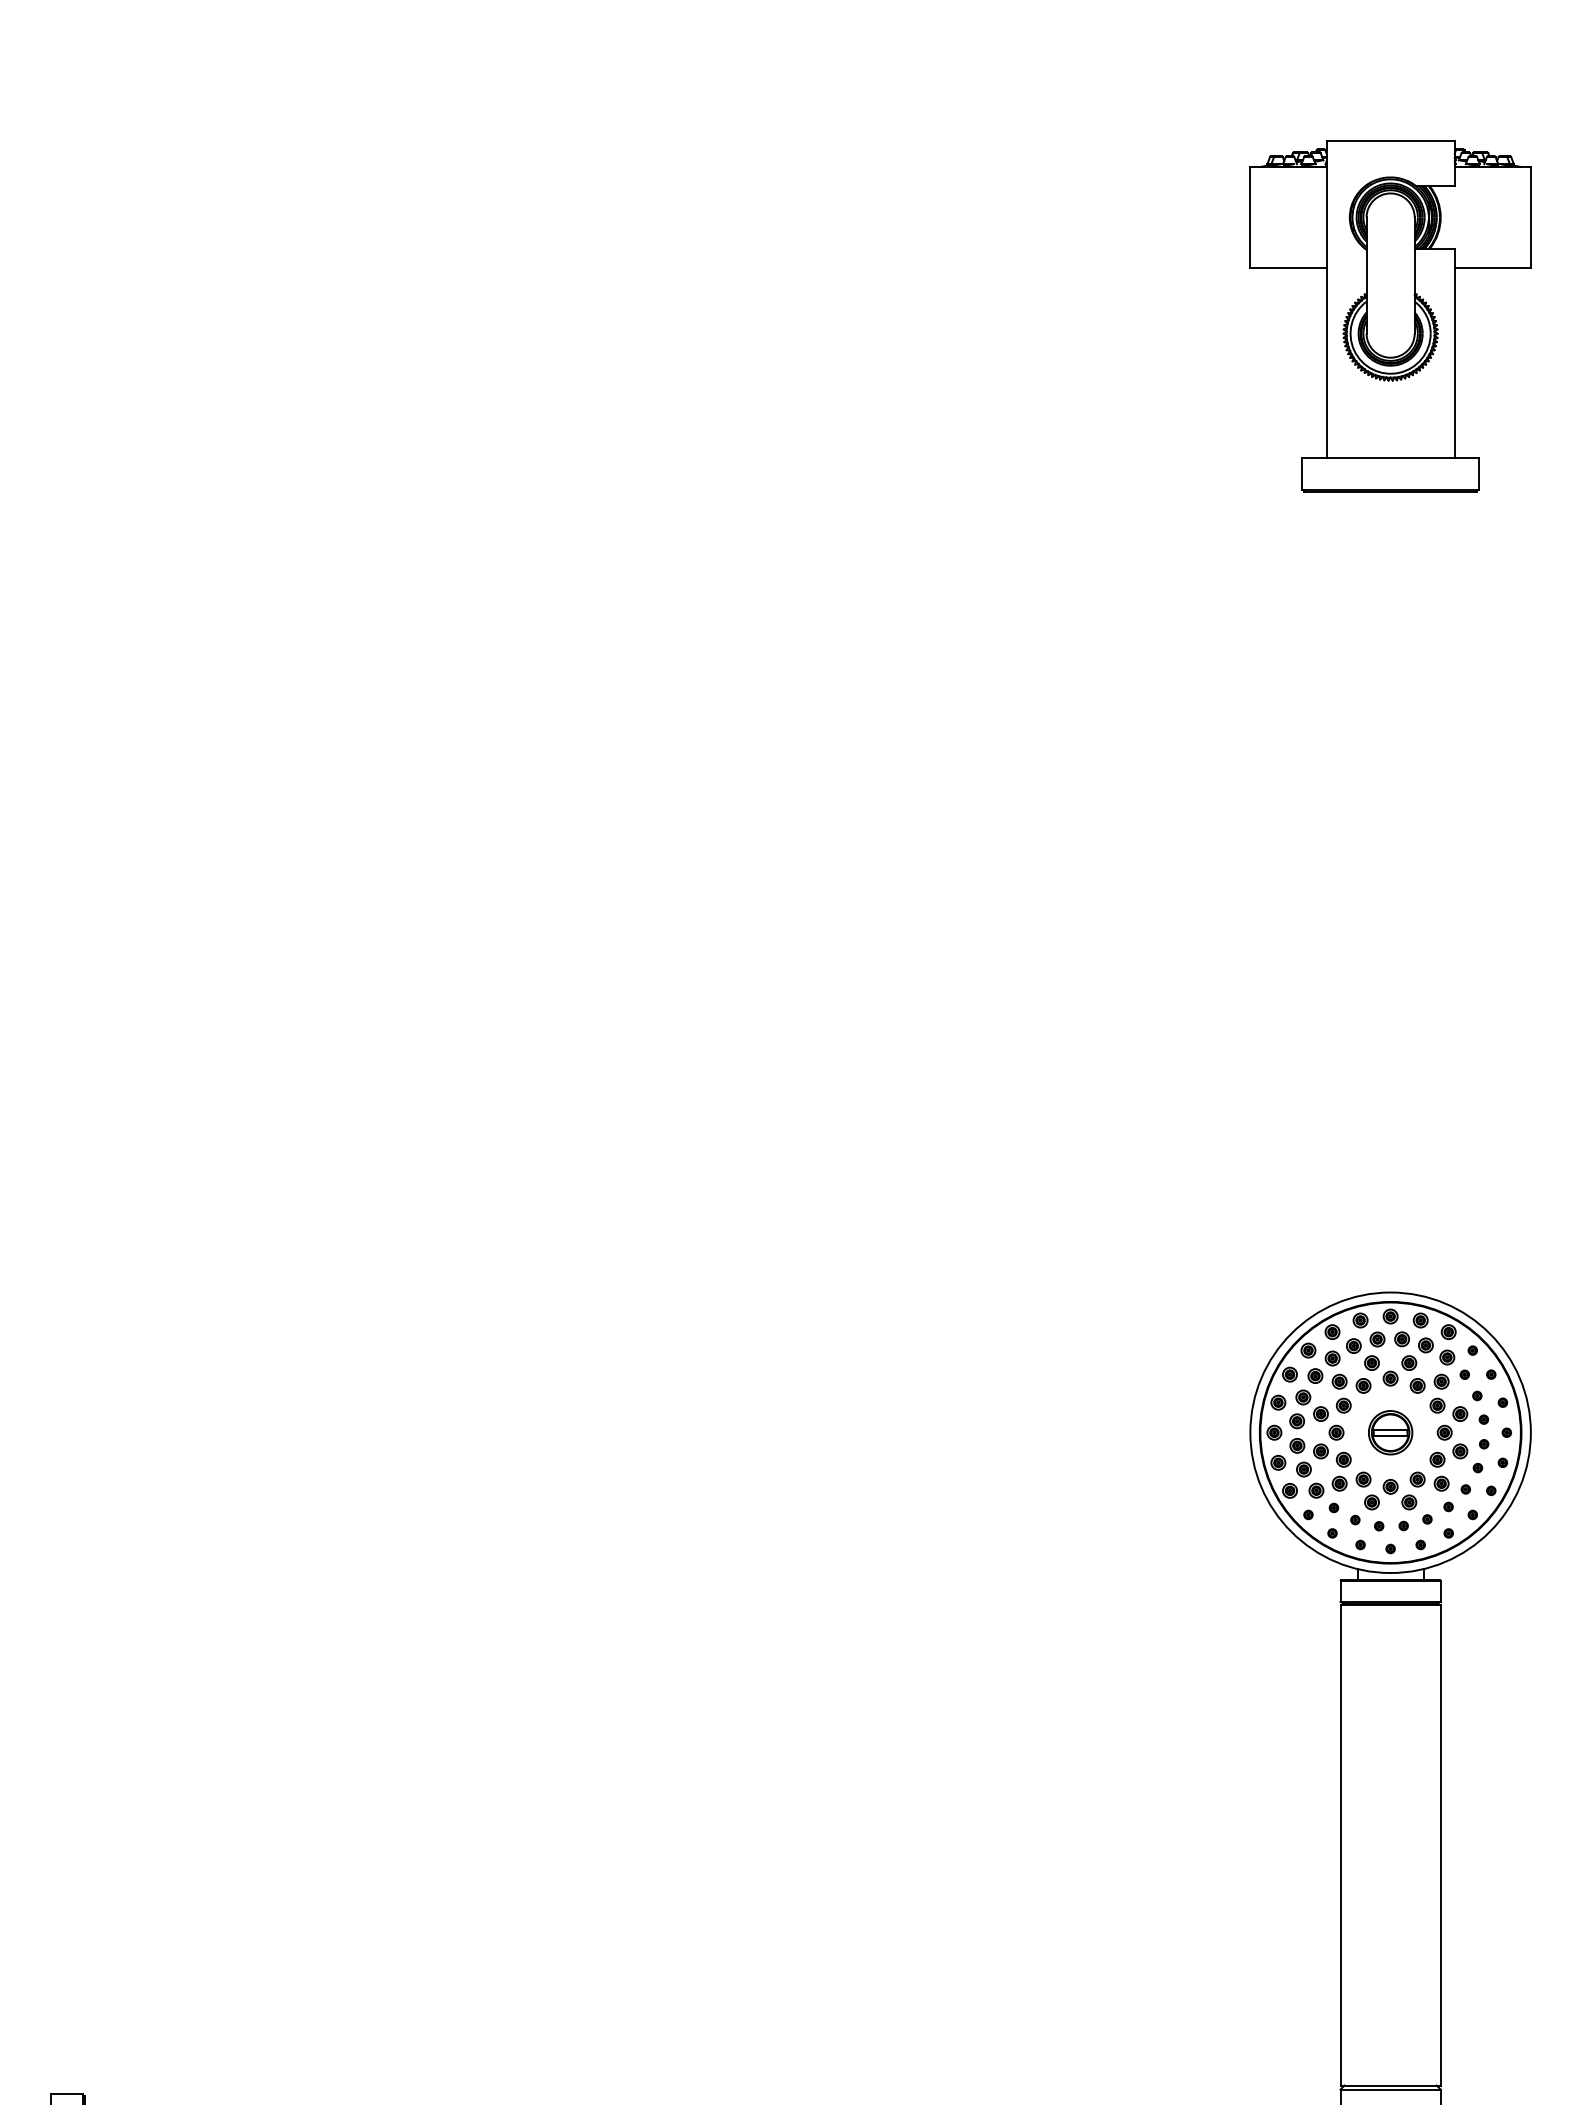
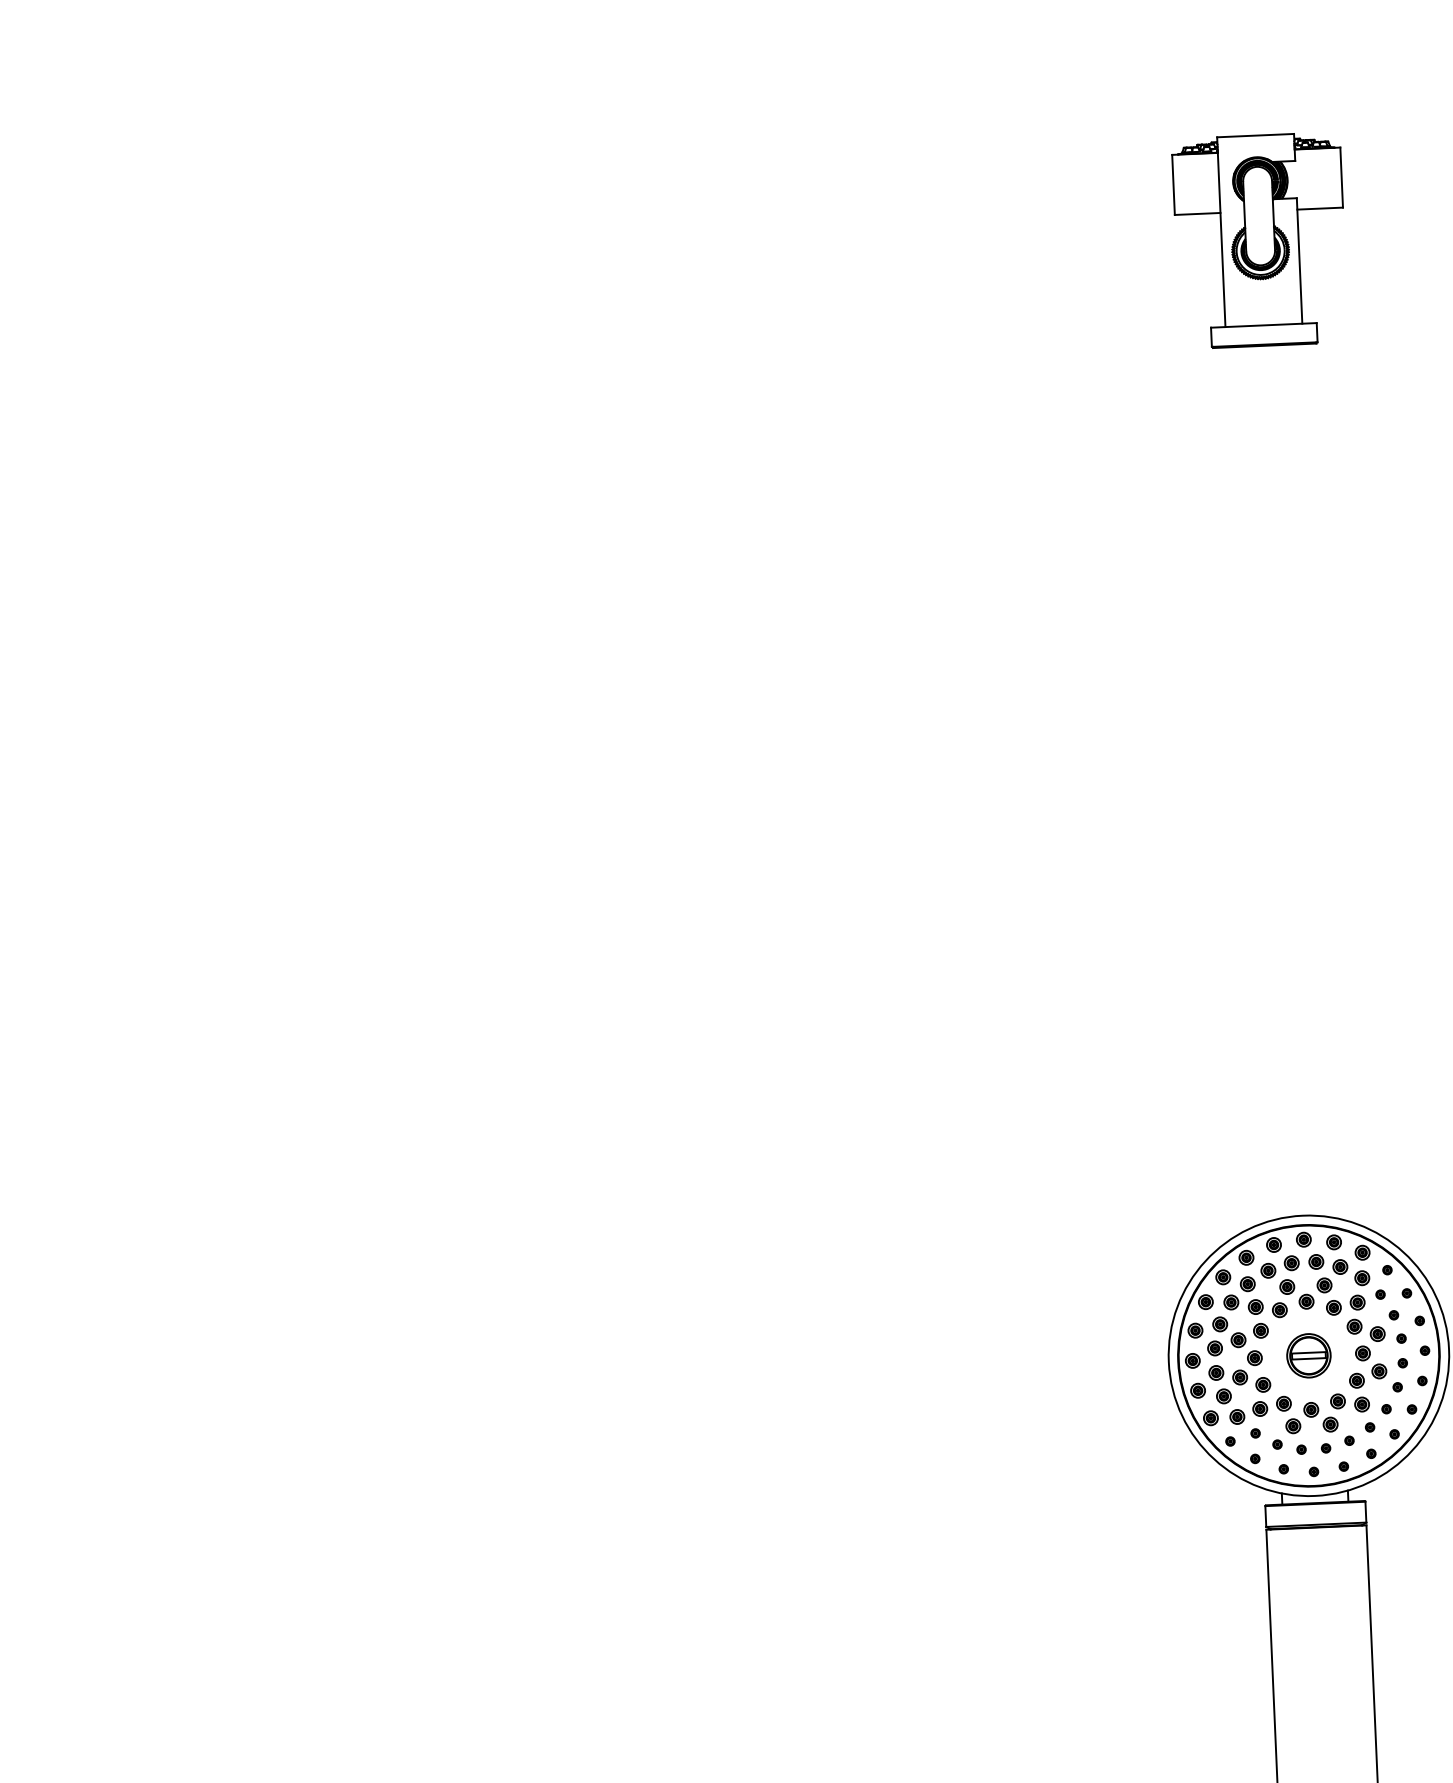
part: (1390, 316) -> (1260, 240), size x0.6

